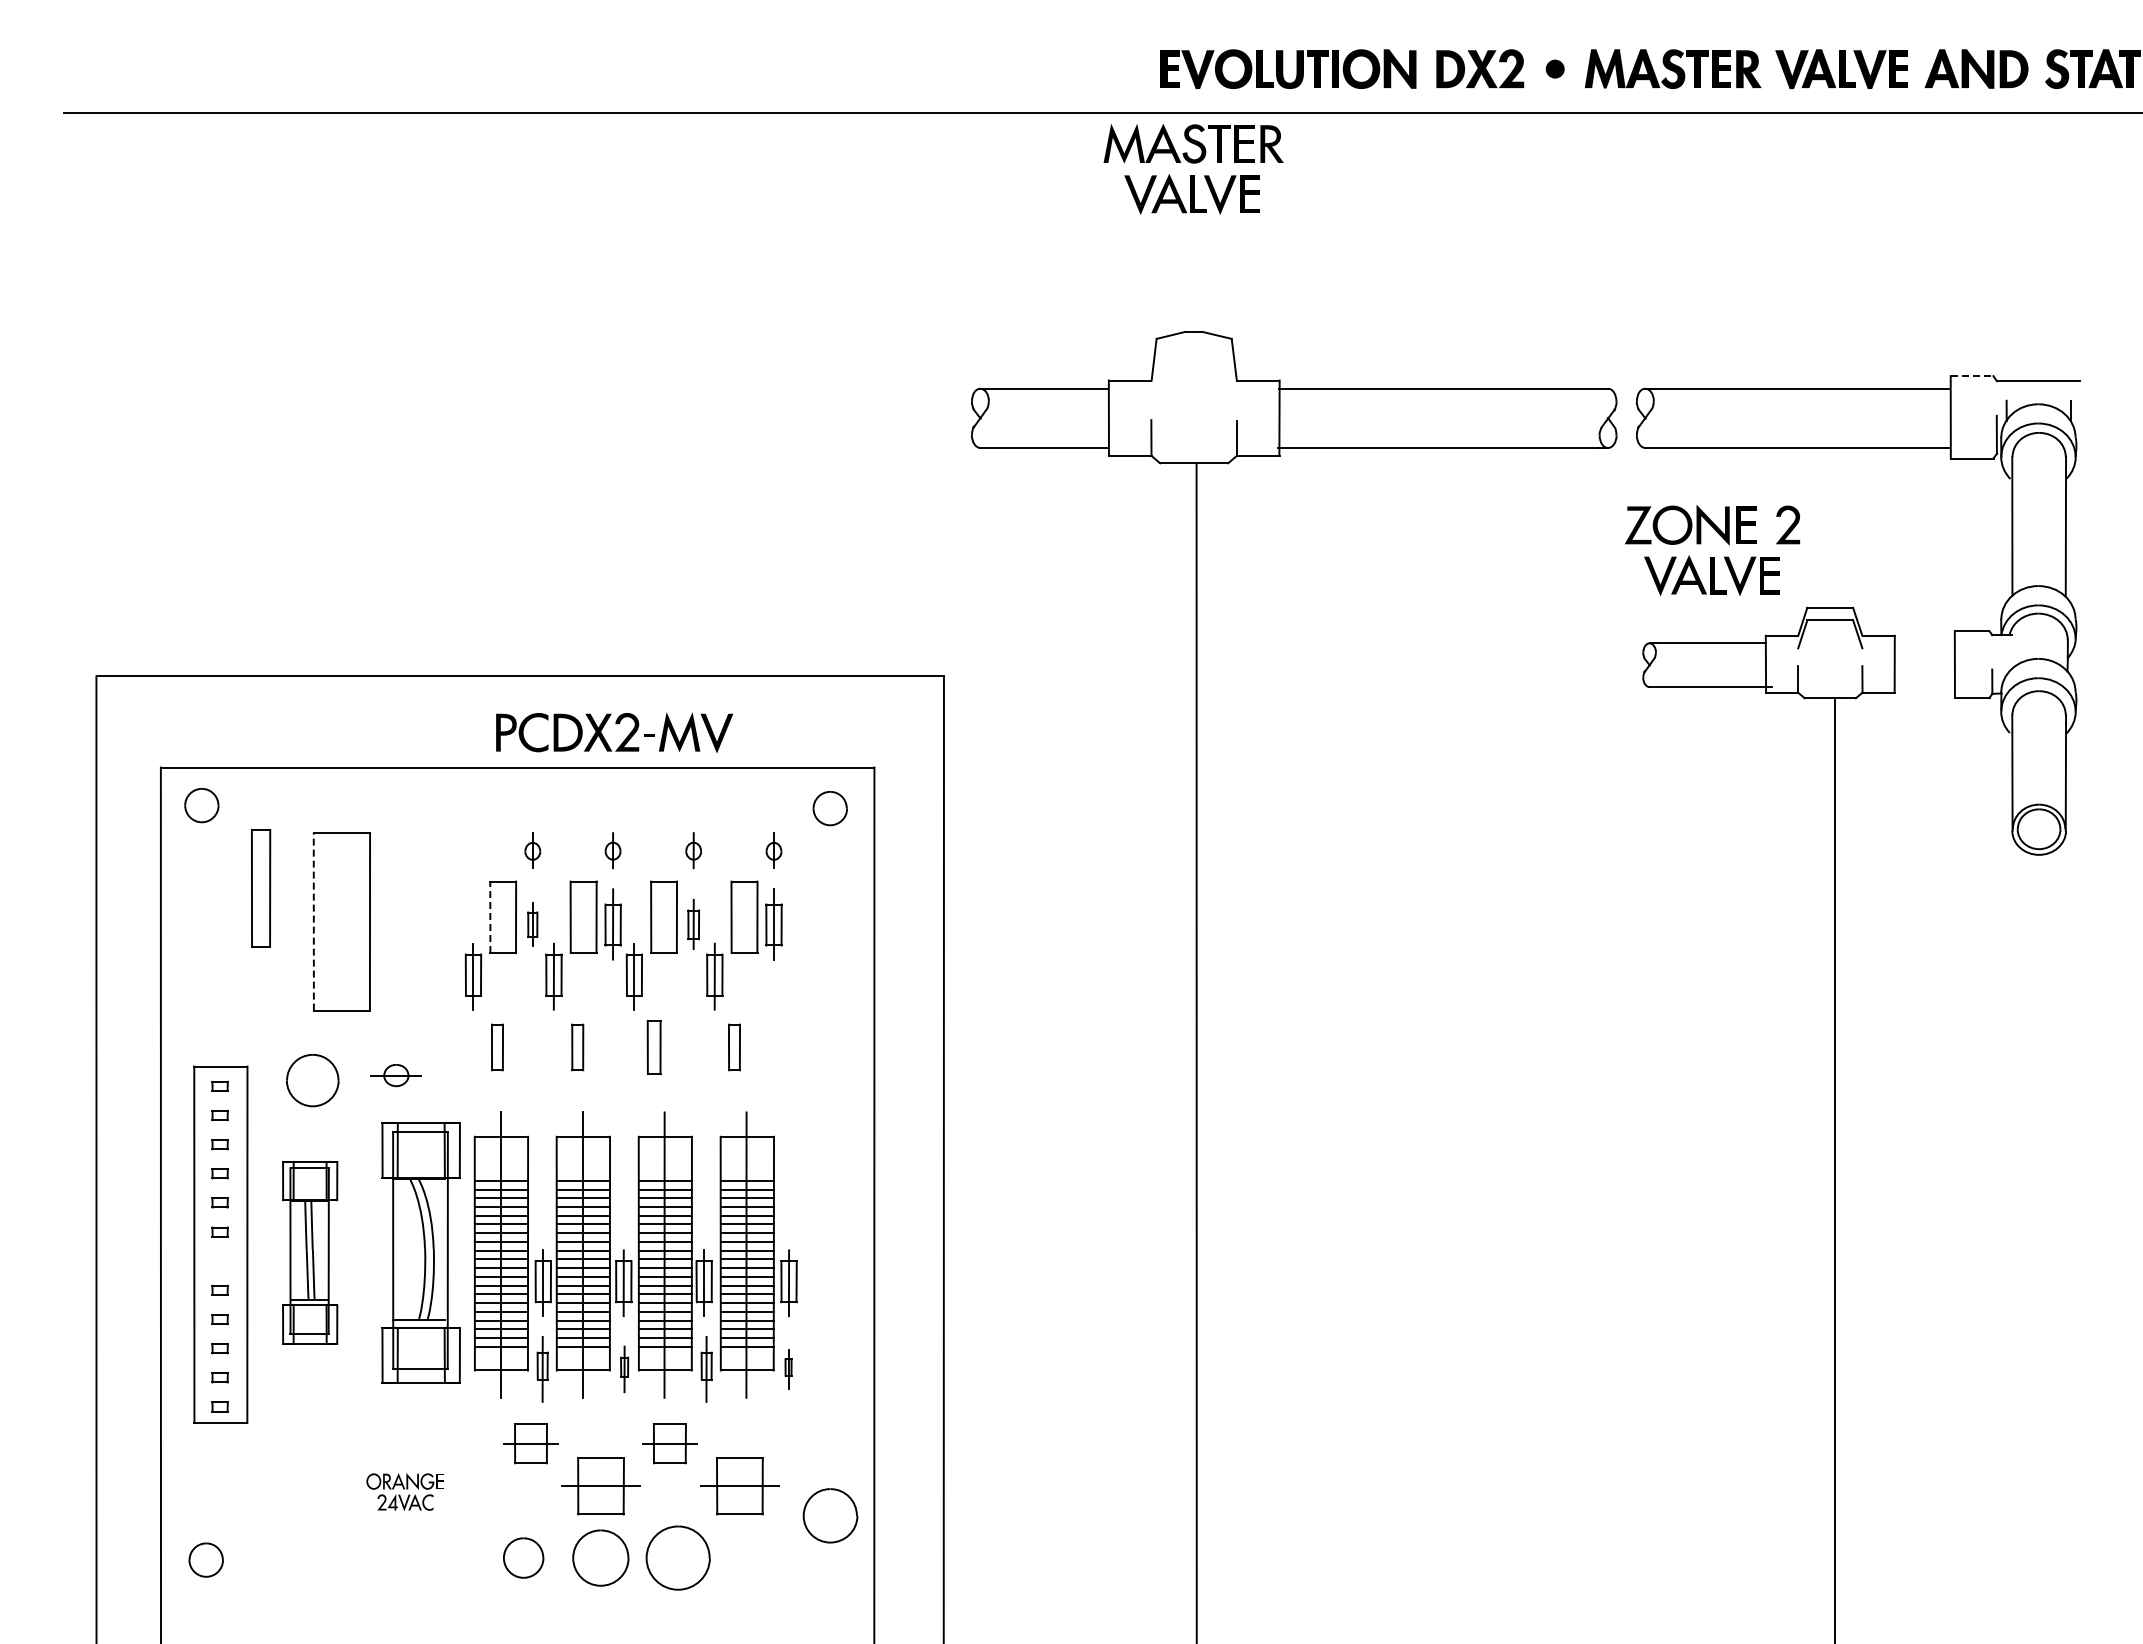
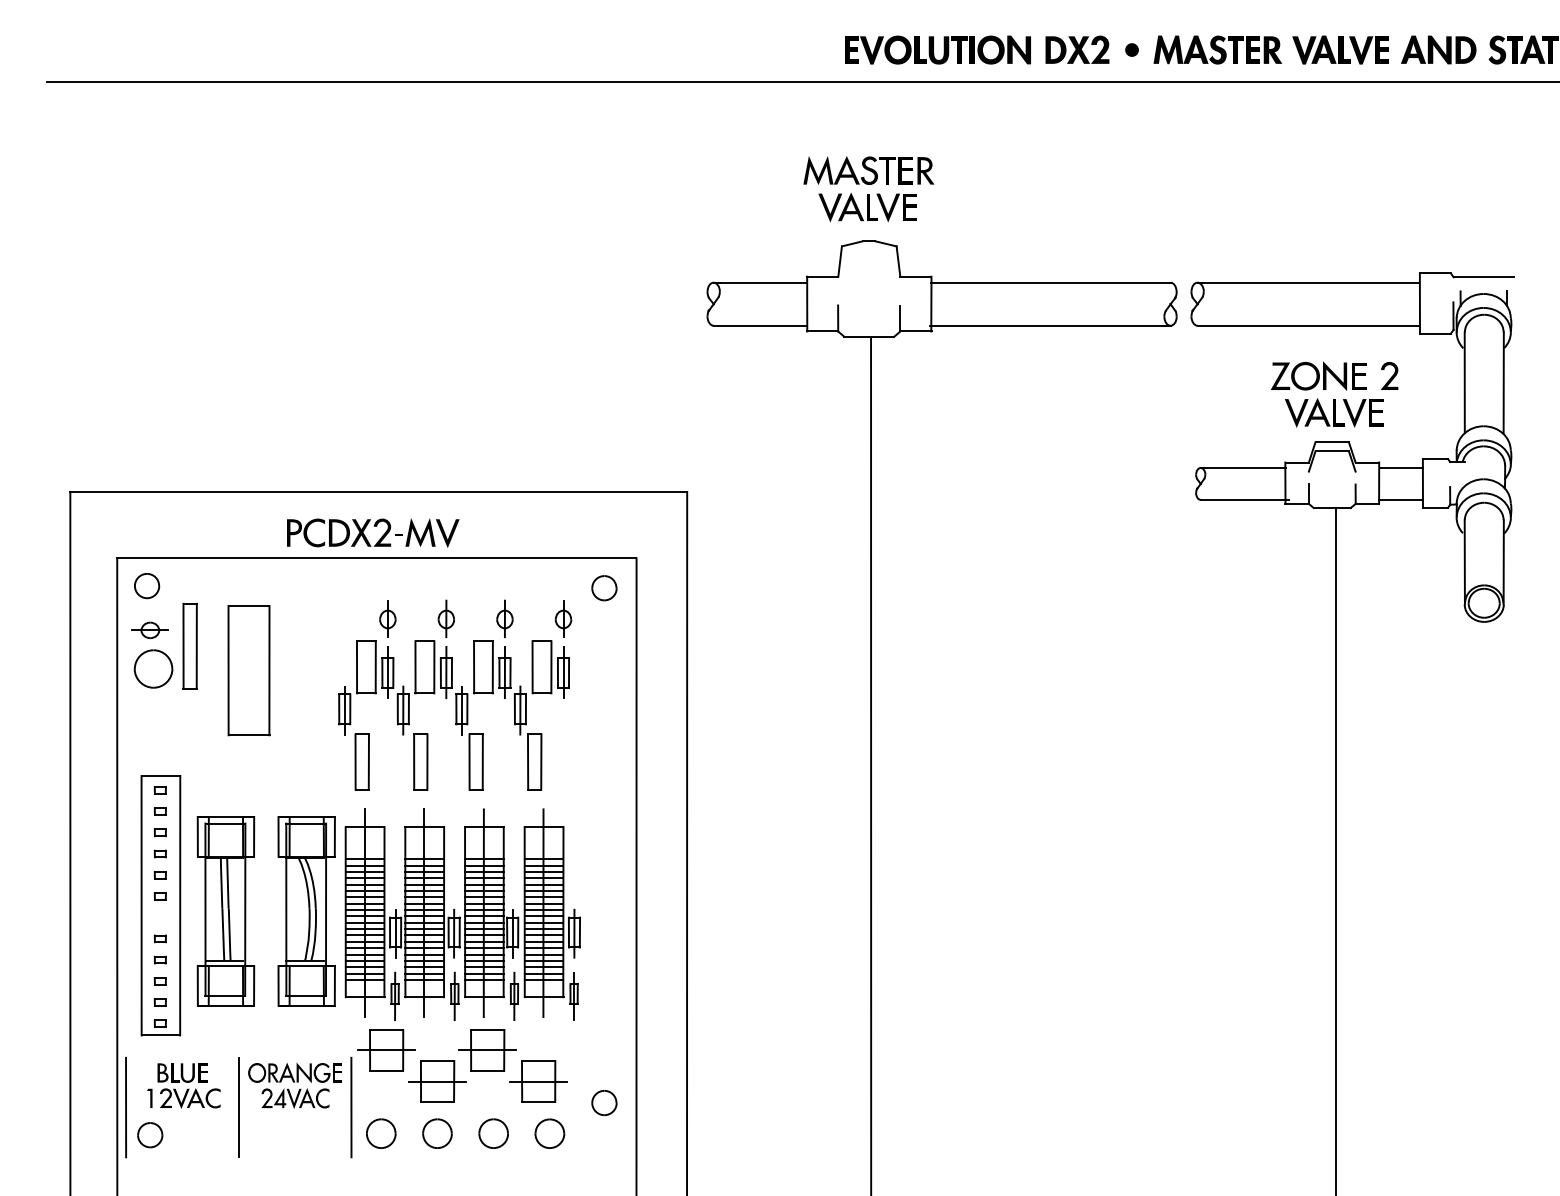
part: (1193, 169) -> (868, 189), moved
line: (1972, 376) -> (1435, 273), dashed -> solid
part: (1712, 557) -> (1334, 399), moved
line: (1925, 643) -> (1401, 468), added
line: (1923, 687) -> (1400, 500), added
part: (616, 724) -> (374, 527), moved
part: (532, 850) -> (387, 618), size x1.43
part: (612, 850) -> (445, 618), size x1.43
part: (693, 850) -> (504, 618), size x1.43
part: (773, 850) -> (563, 618), size x1.43
line: (490, 917) -> (357, 667), dashed -> solid
line: (313, 921) -> (228, 670), dashed -> solid
part: (532, 924) -> (387, 672), size x1.67
part: (693, 924) -> (504, 672), size x1.43
part: (497, 1047) -> (362, 762), size x1.67
part: (577, 1047) -> (420, 762), size x1.67
part: (654, 1047) -> (476, 762), size x1.43
part: (734, 1047) -> (534, 762), size x1.67
part: (395, 1075) -> (149, 630), moved
part: (312, 1080) -> (153, 668), moved
part: (309, 1252) -> (225, 911), size x1.43
part: (624, 1369) -> (454, 996), size x1.43
part: (788, 1369) -> (574, 996), size x1.67
part: (530, 1443) -> (386, 1050), size x1.43
part: (669, 1443) -> (487, 1050), size x1.43
part: (404, 1491) -> (294, 1085), size x1.67
part: (252, 1492) -> (183, 1085), added
part: (829, 1515) -> (603, 1102), size x0.62
line: (172, 1521) -> (125, 1107), added
line: (327, 1521) -> (238, 1107), added
line: (482, 1521) -> (351, 1107), added
part: (600, 1557) -> (437, 1133), size x0.71
part: (677, 1557) -> (493, 1133), size x0.62
part: (754, 1557) -> (549, 1133), added

